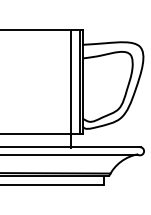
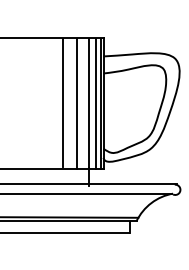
line: (49, 81) -> (62, 102), added
line: (61, 82) -> (76, 103), added
line: (77, 82) -> (96, 103), added

